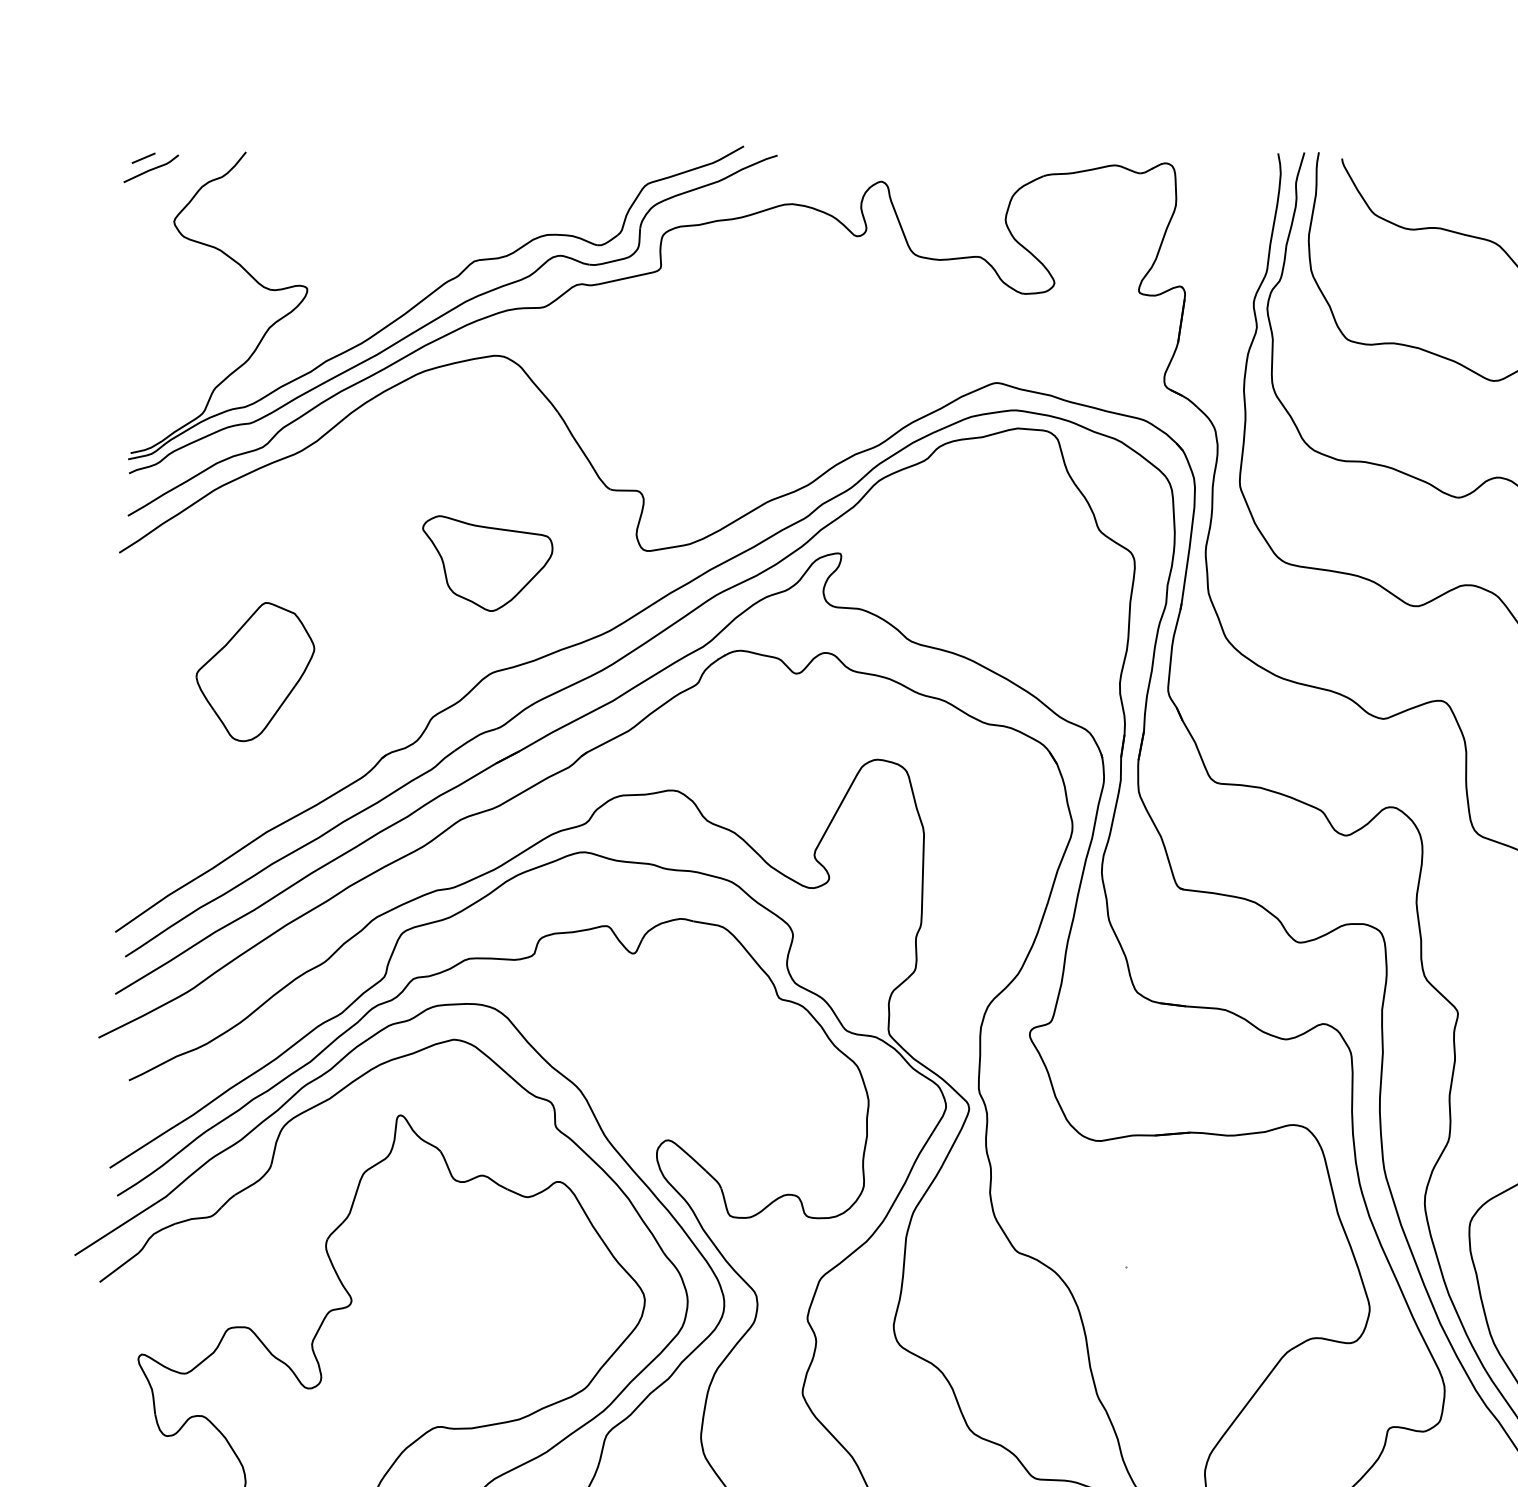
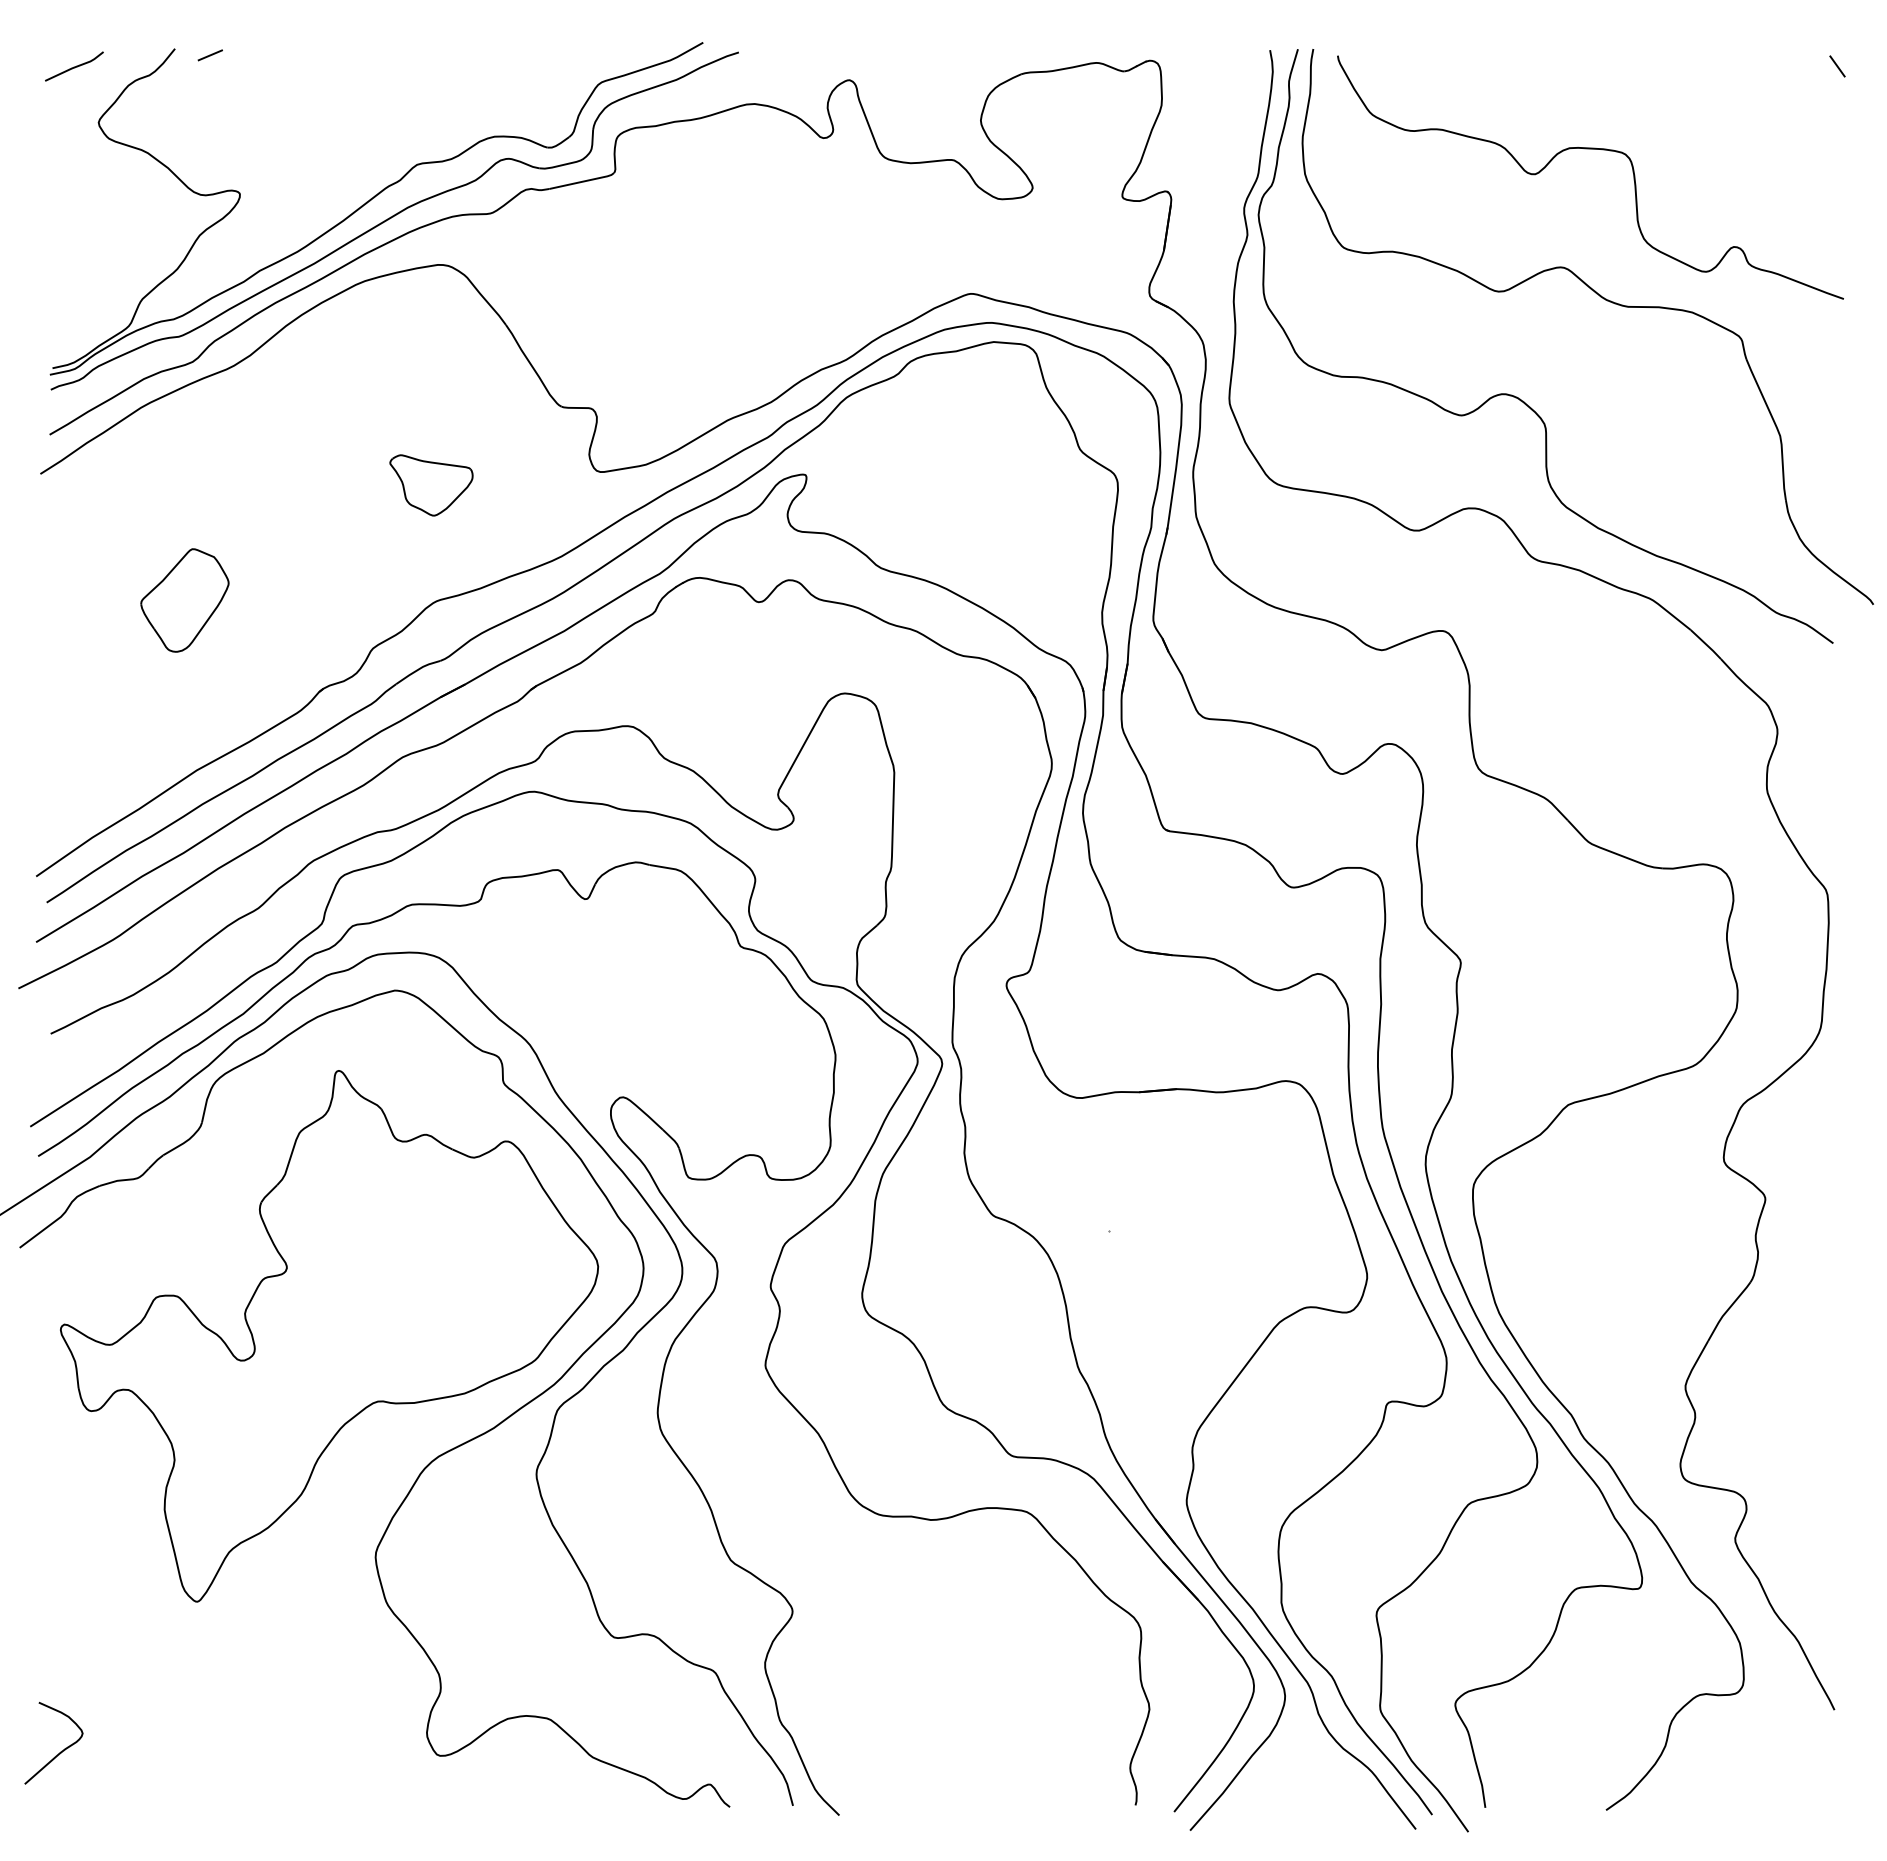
line: (142, 158) -> (209, 55), moved
part: (487, 563) -> (431, 485), size x0.6
part: (255, 672) -> (184, 600), size x0.7

